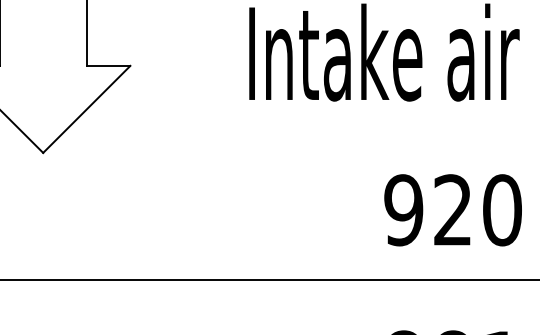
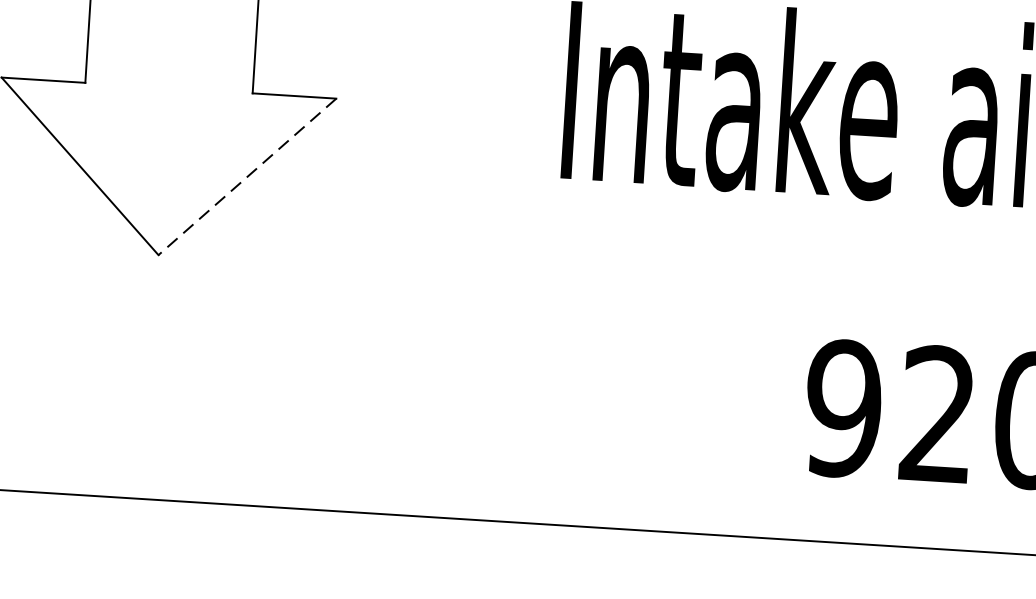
line: (86, 109) -> (246, 177), solid -> dashed

